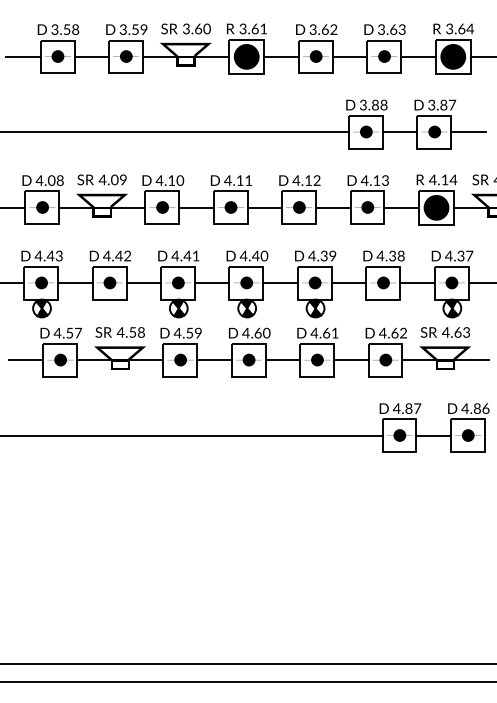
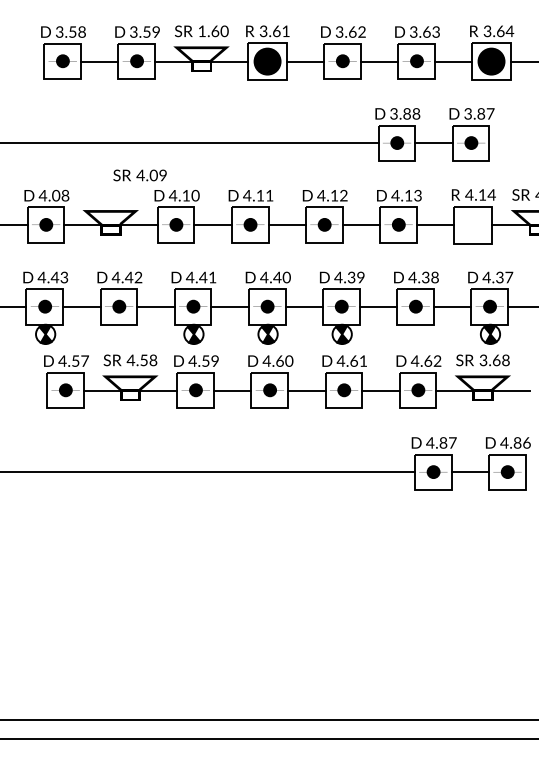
text: (186, 28) -> (202, 30), 3.60 -> 1.60
line: (23, 56) -> (25, 61), removed
line: (468, 132) -> (508, 143), removed
text: (101, 179) -> (139, 175), moved
fill: (436, 207) -> (473, 224), removed
text: (456, 332) -> (494, 360), 4.63 -> 3.68
line: (25, 360) -> (27, 390), removed

